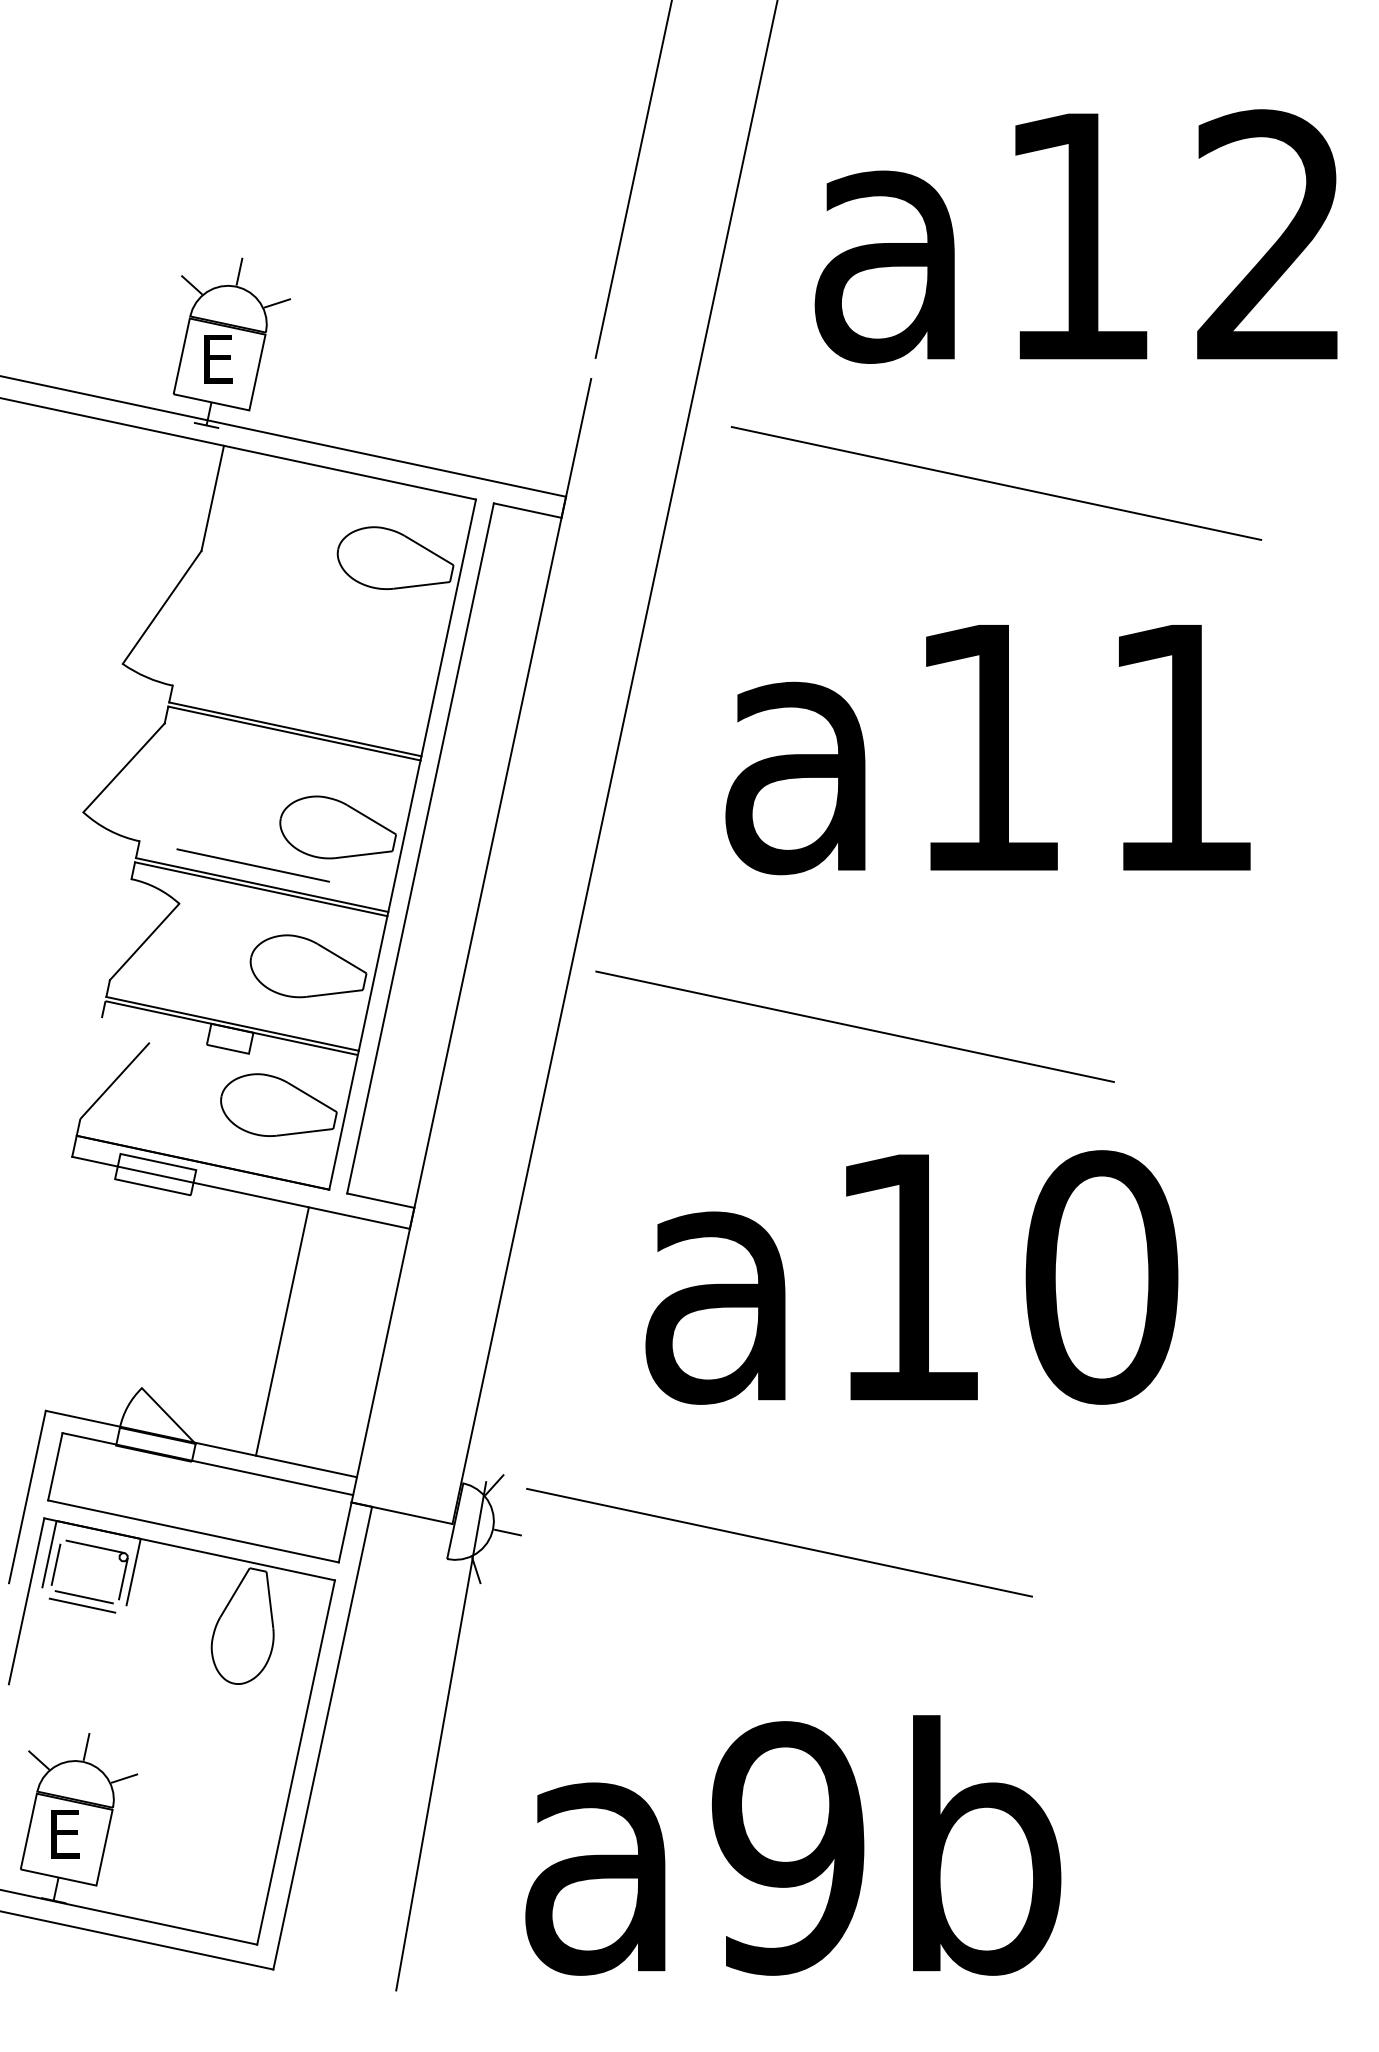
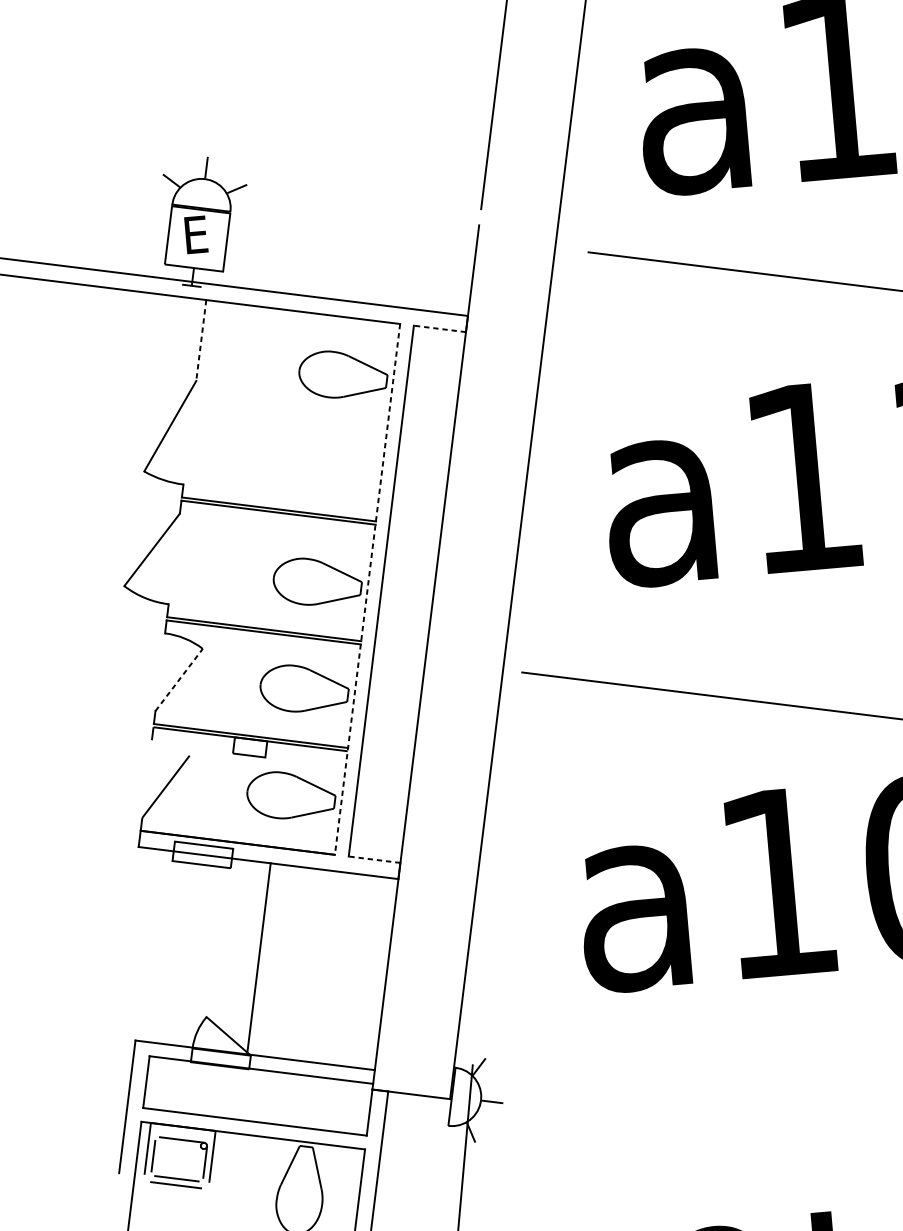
line: (212, 498) -> (201, 340), solid -> dashed
line: (527, 510) -> (439, 328), solid -> dashed
line: (402, 844) -> (367, 589), solid -> dashed
line: (252, 865) -> (255, 615), removed
line: (144, 941) -> (179, 679), solid -> dashed
line: (380, 1200) -> (374, 859), solid -> dashed
line: (281, 1331) -> (258, 958), moved
line: (779, 1542) -> (698, 1091), removed

